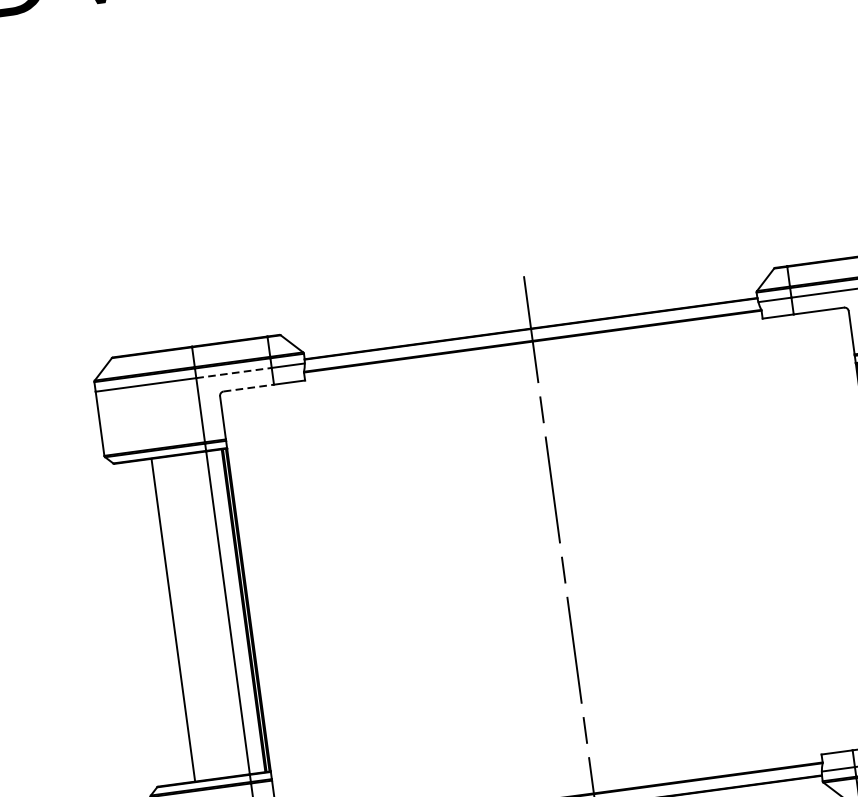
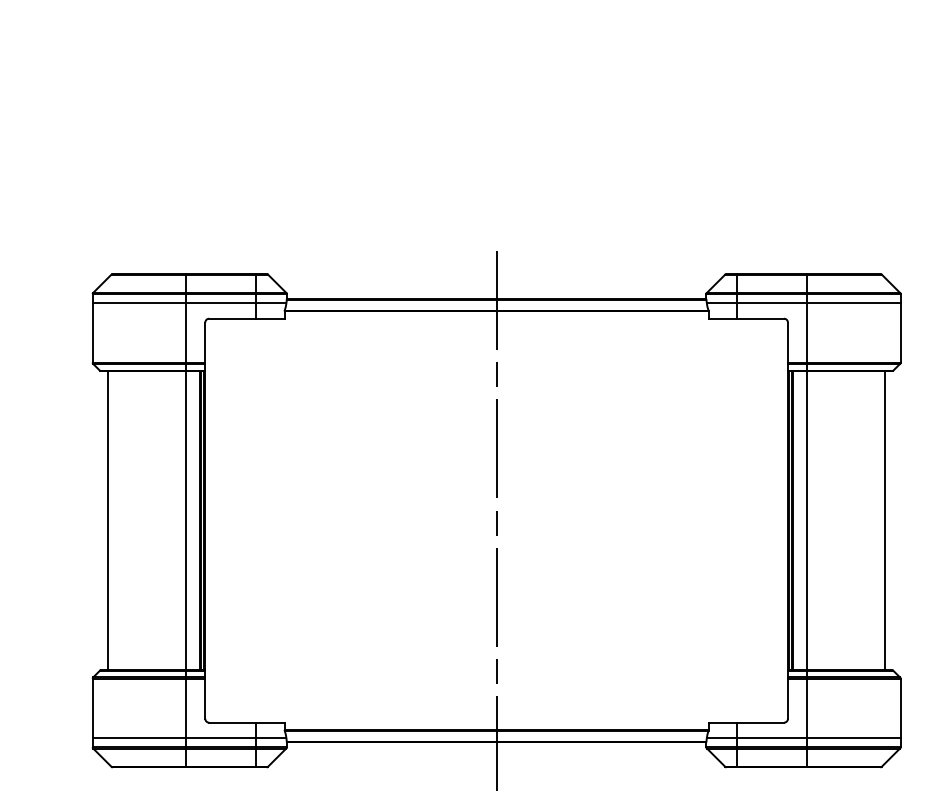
line: (233, 373) -> (220, 303), dashed -> solid
line: (248, 387) -> (232, 318), dashed -> solid
line: (173, 619) -> (108, 520), moved

